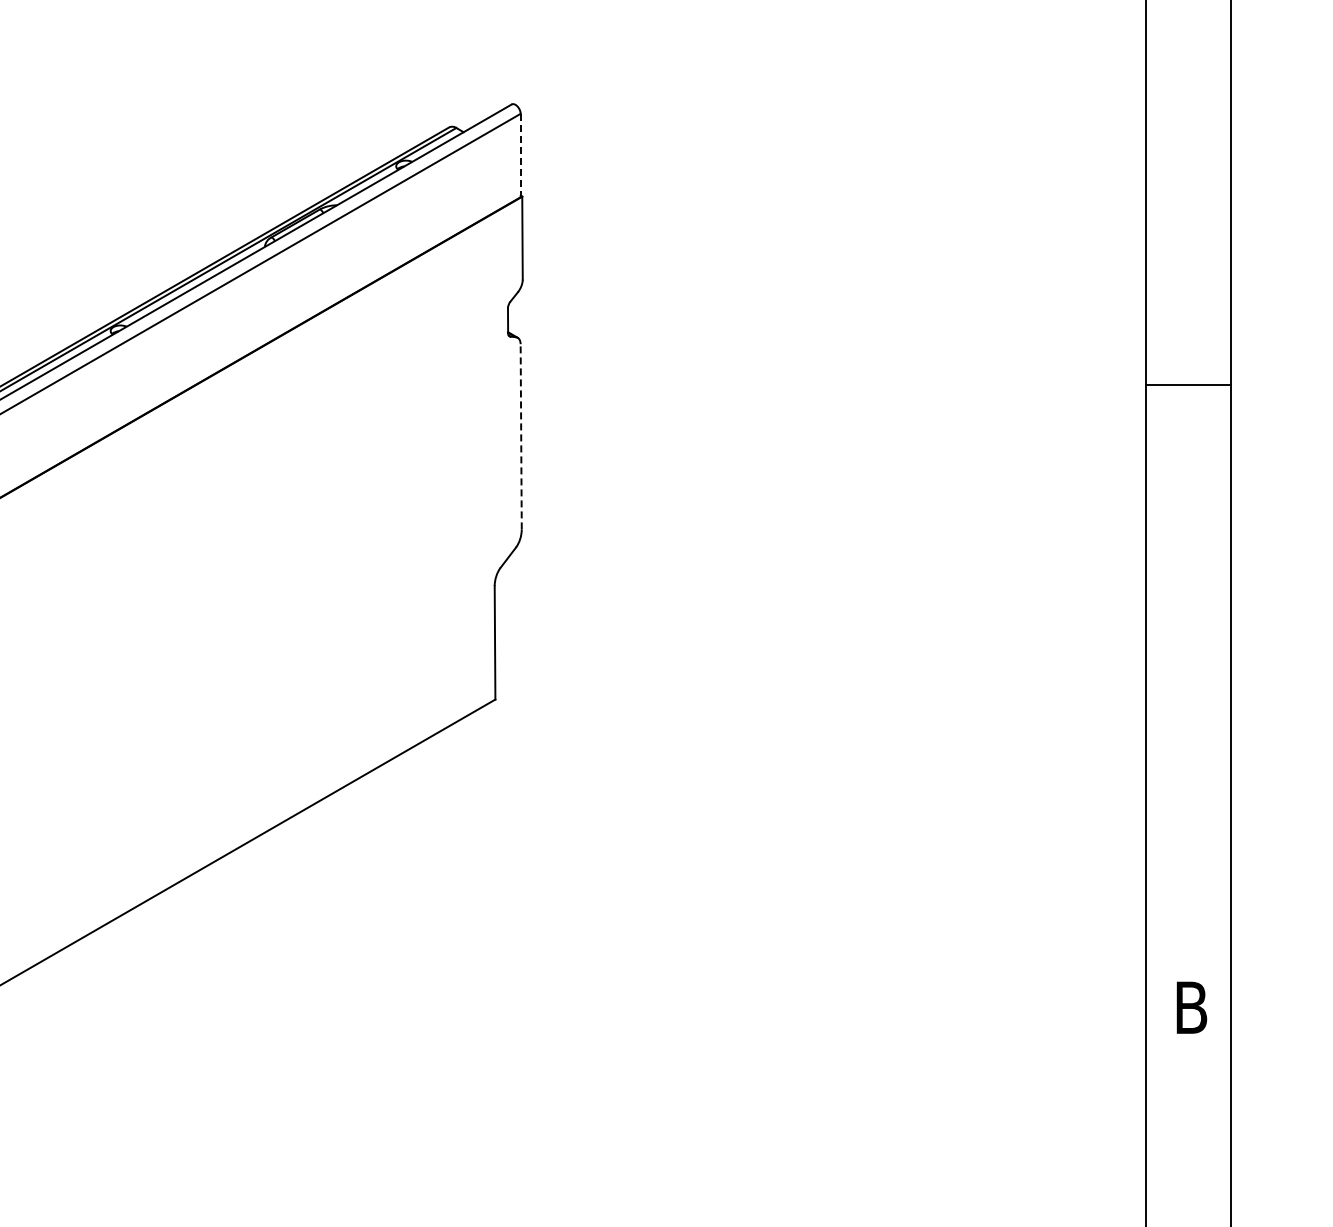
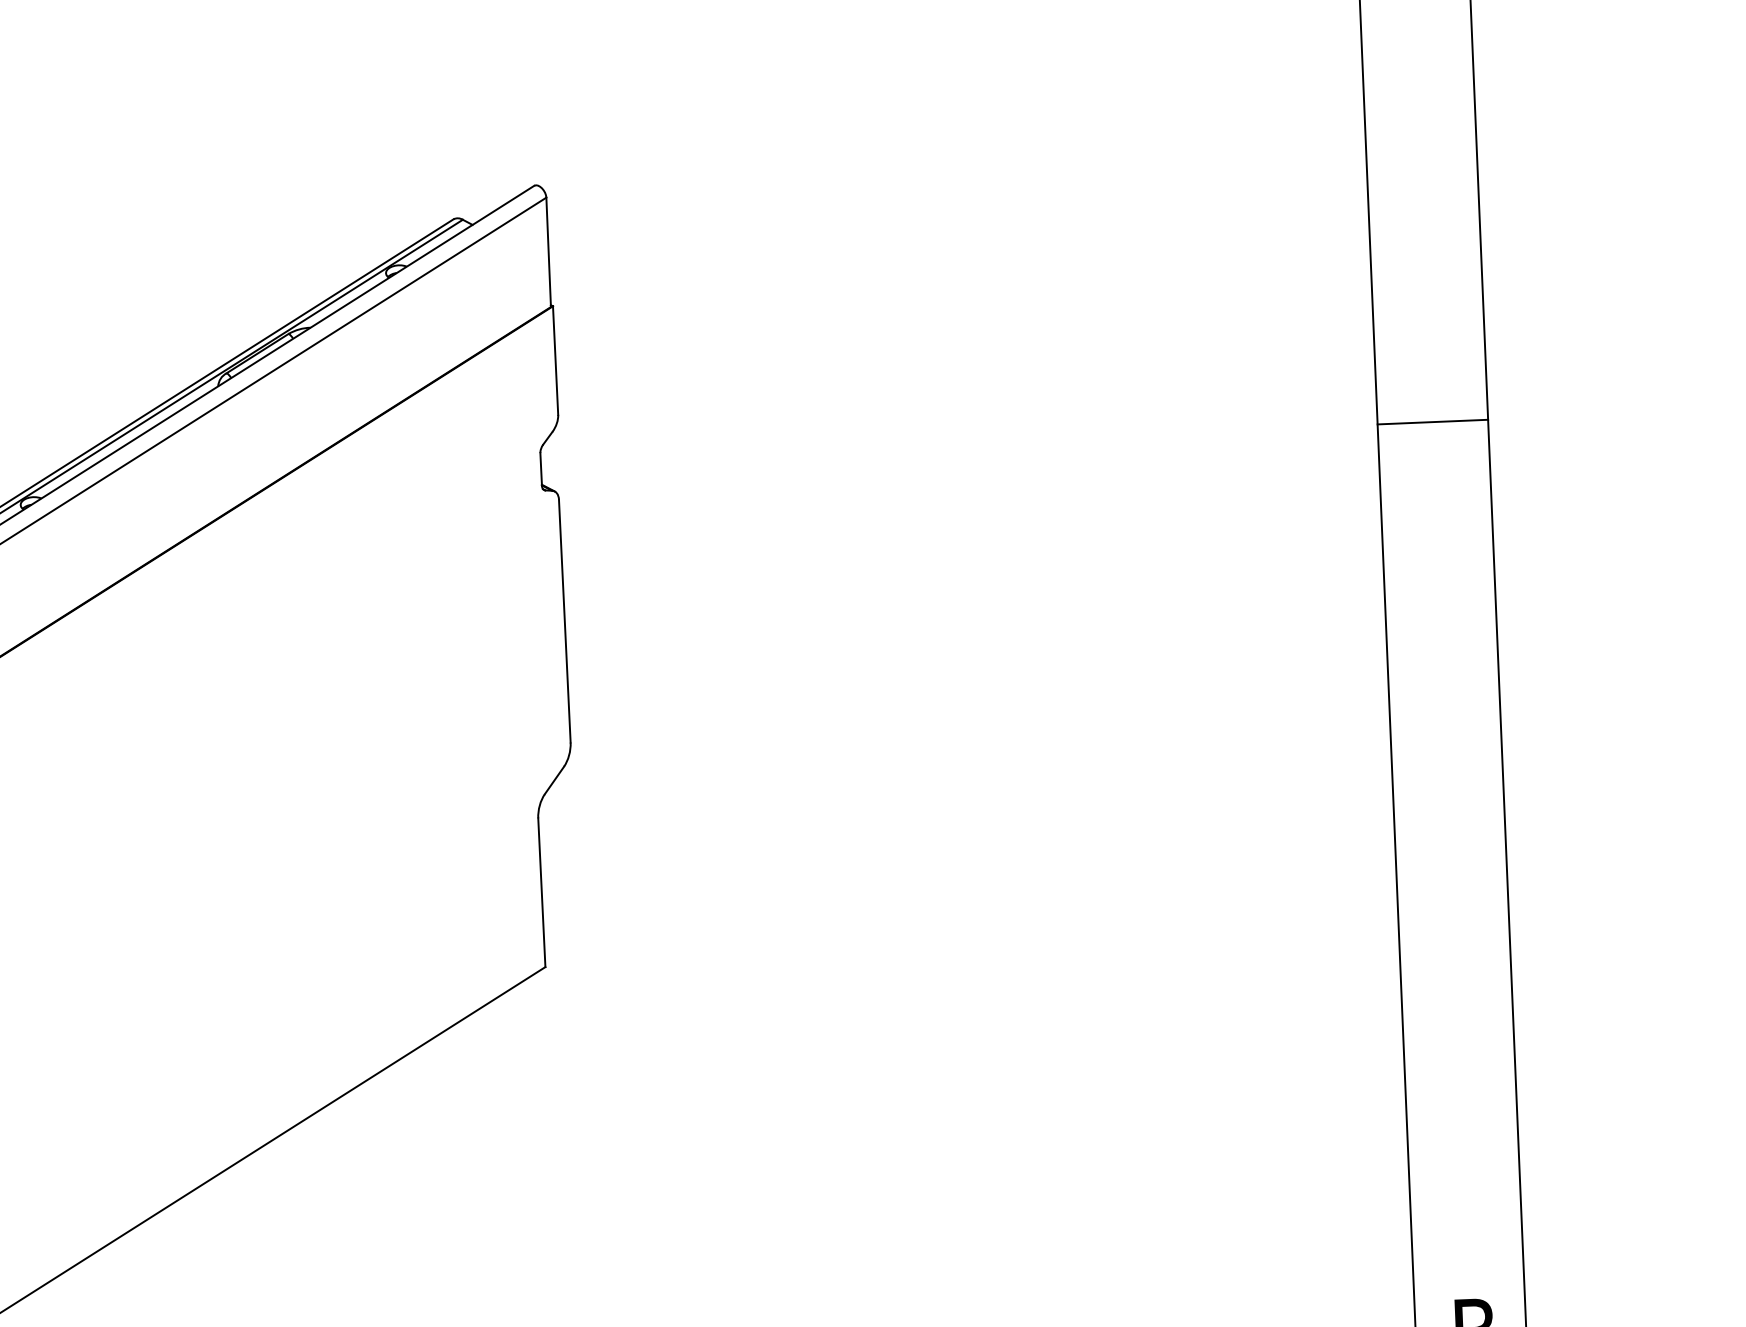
line: (520, 155) -> (548, 252), dashed -> solid
line: (1188, 384) -> (1432, 421), moved
line: (521, 436) -> (565, 620), dashed -> solid

